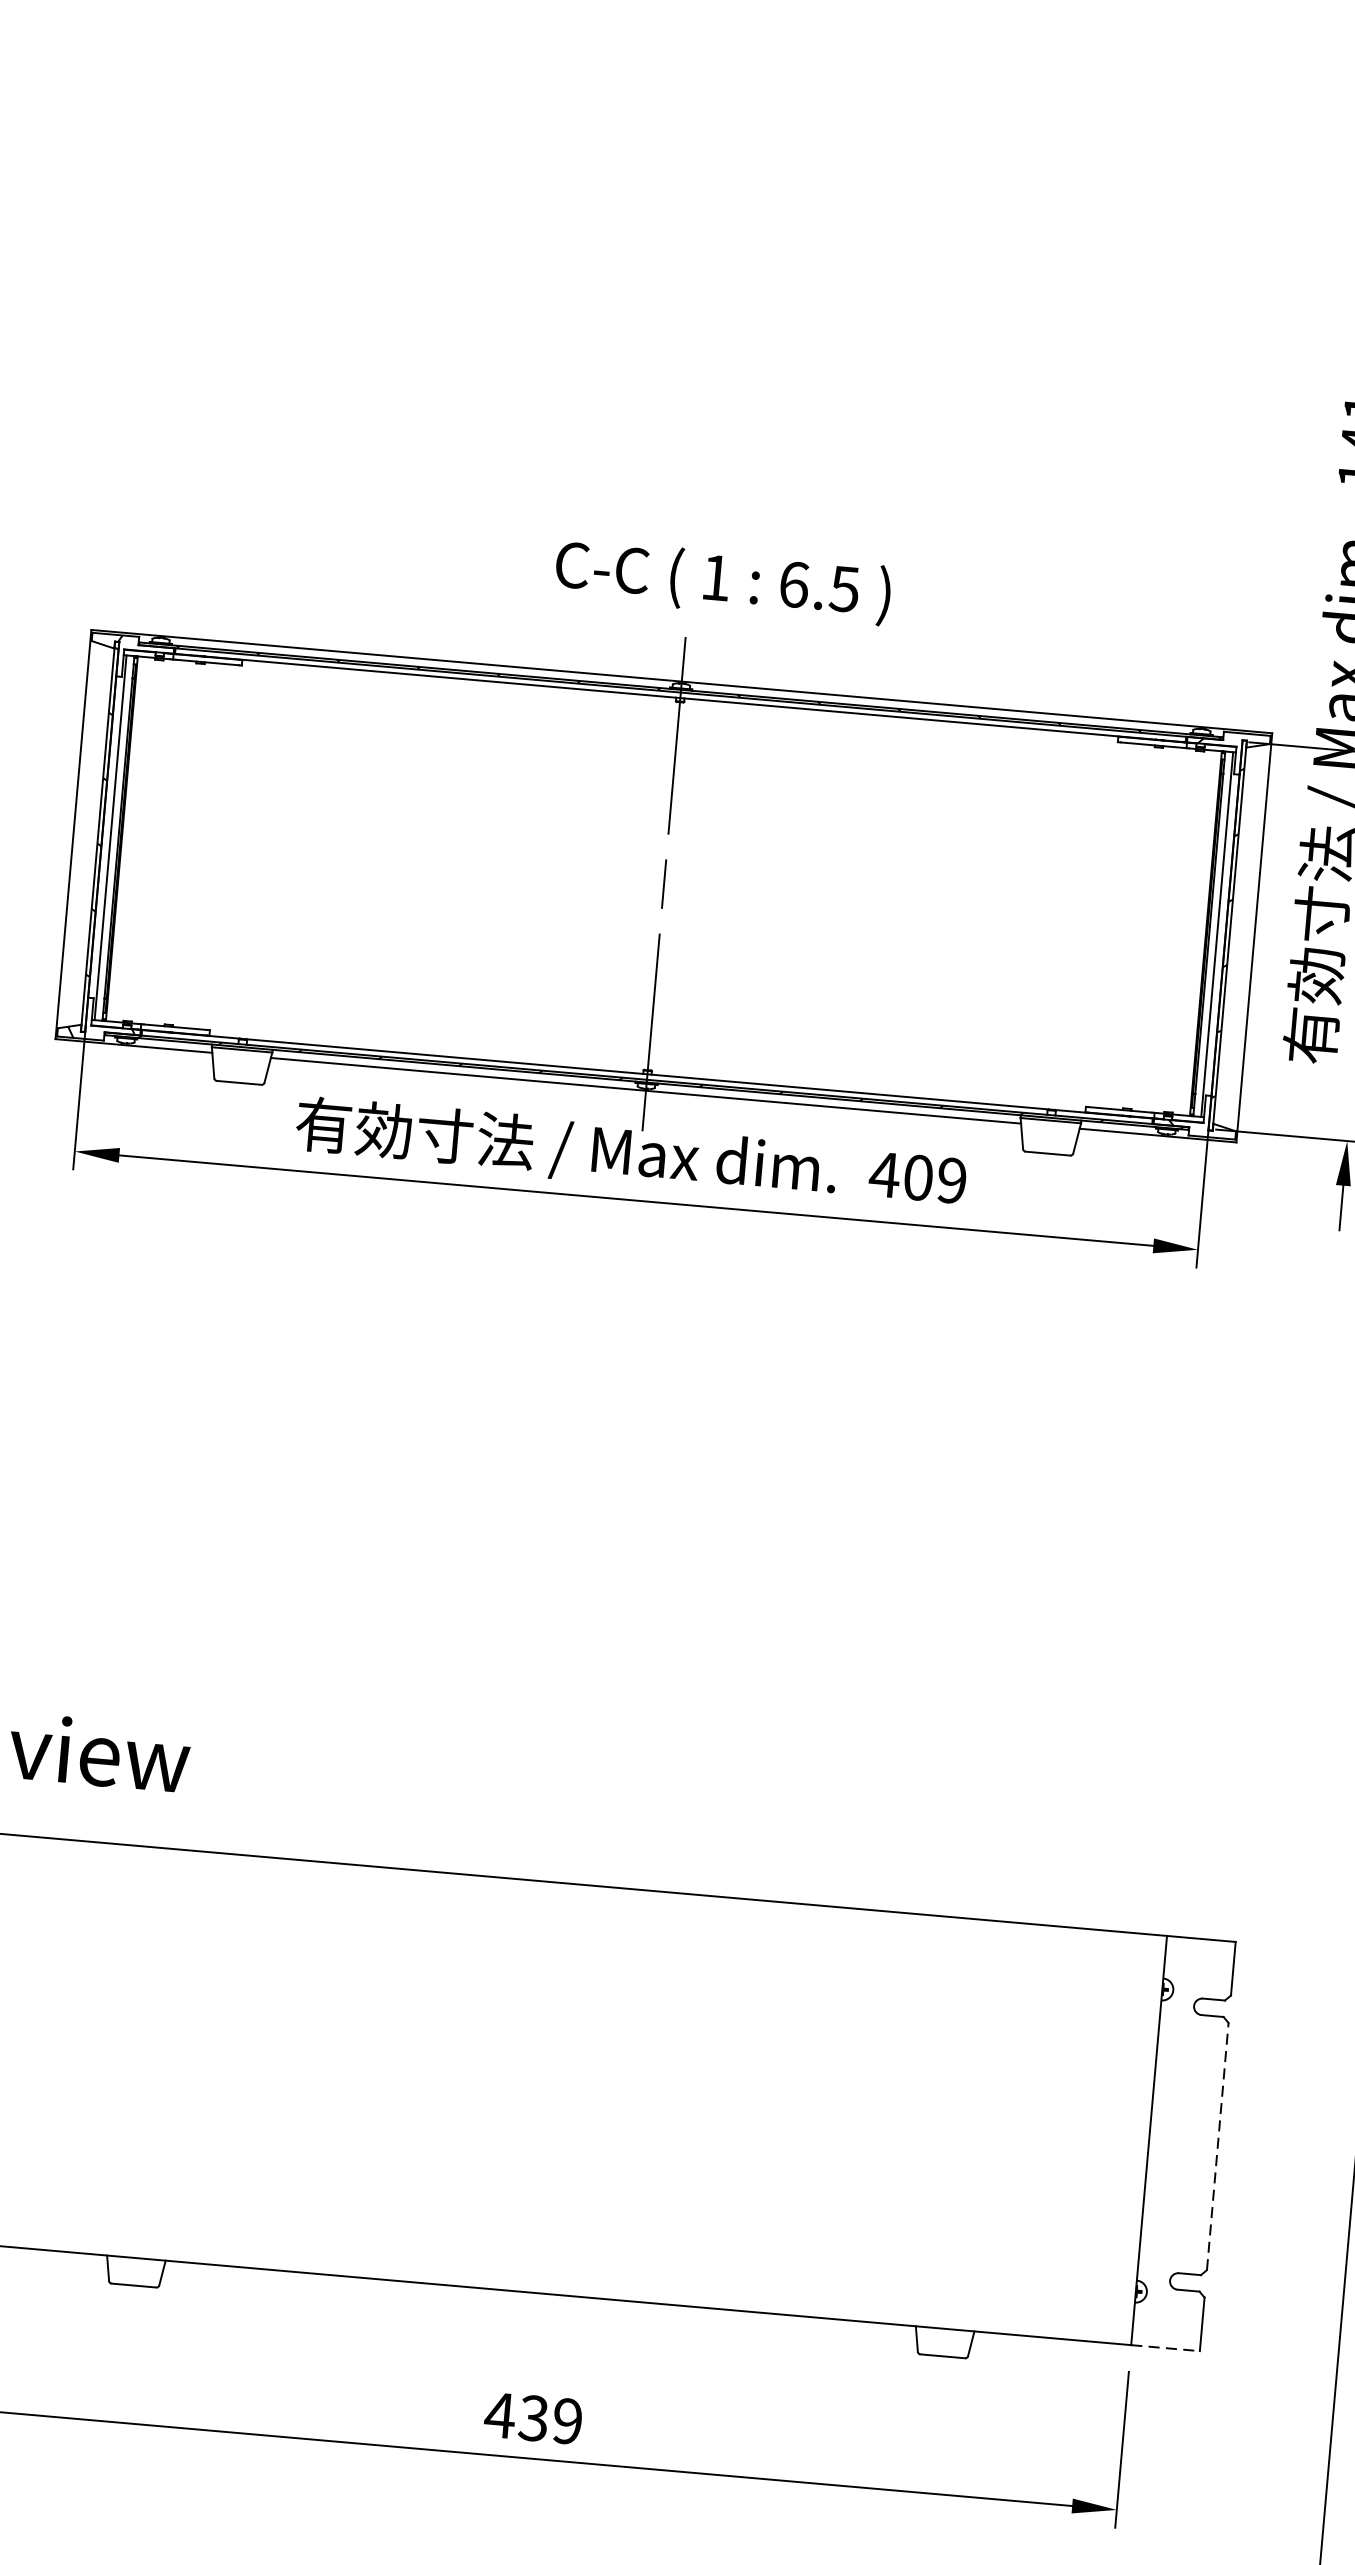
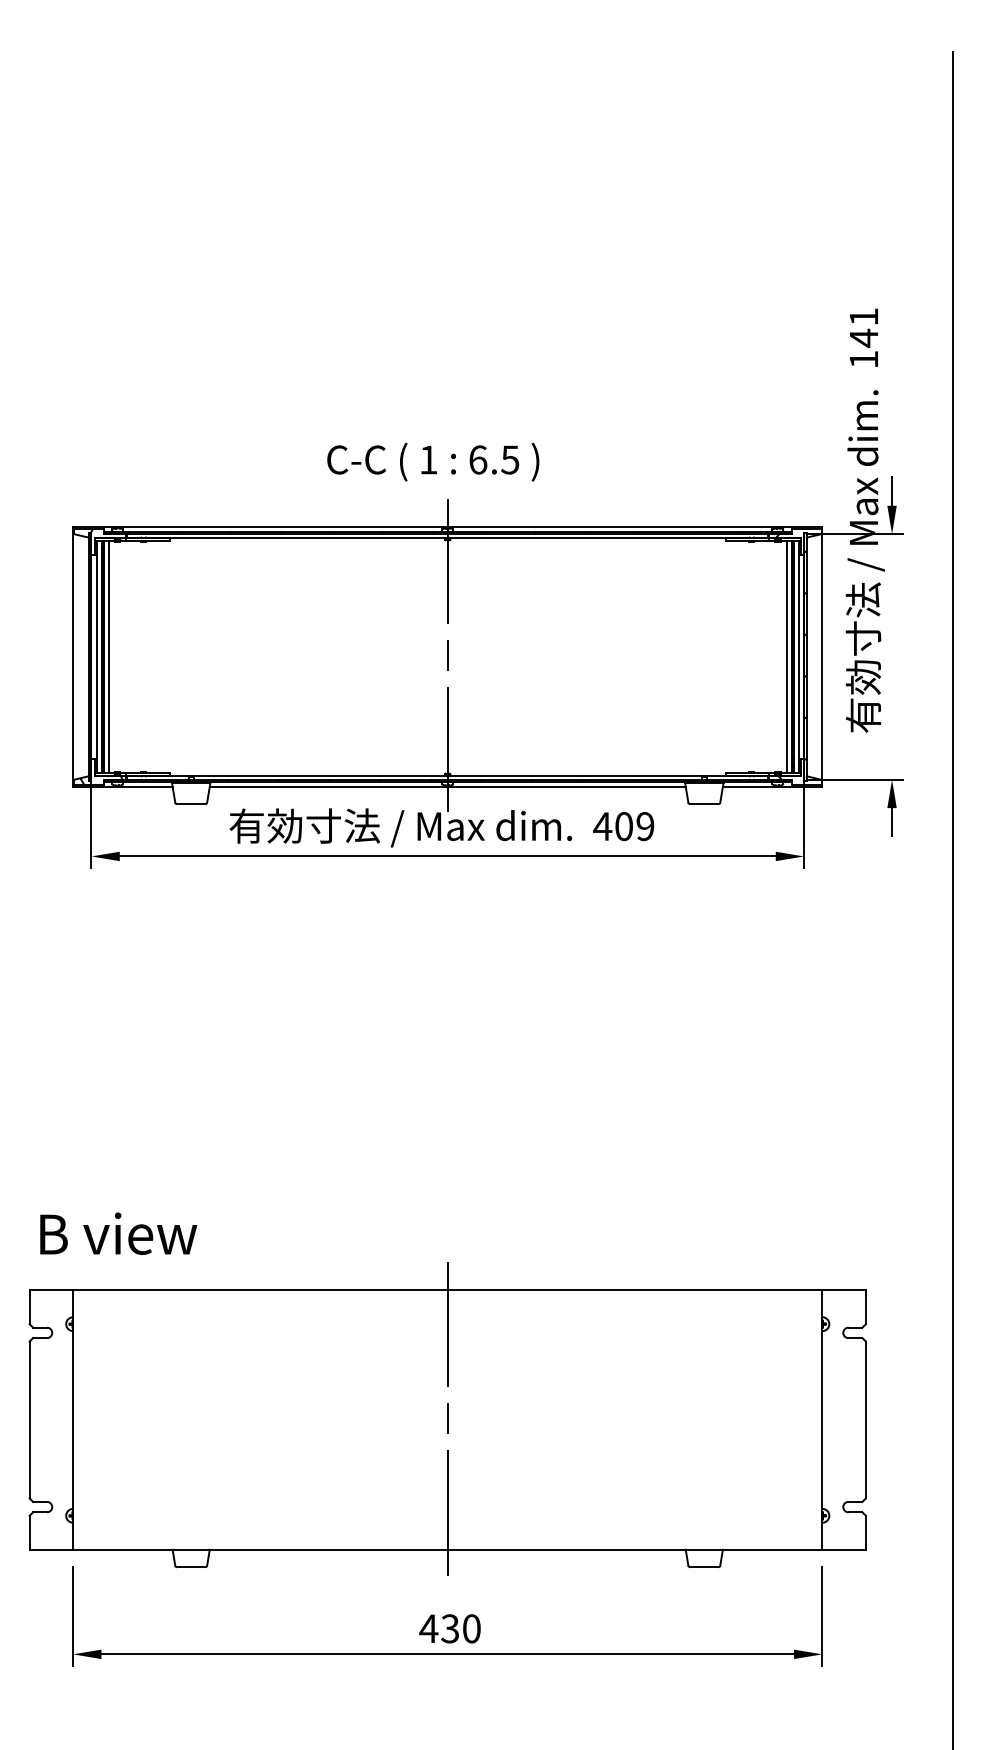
text: (723, 580) -> (433, 461), moved
line: (129, 838) -> (108, 656), added
line: (1197, 932) -> (786, 656), added
line: (558, 2088) -> (447, 1419), added
line: (1217, 2145) -> (865, 1419), dashed -> solid
line: (1166, 2347) -> (844, 1549), dashed -> solid
text: (567, 2420) -> (471, 1628), 439 -> 430

